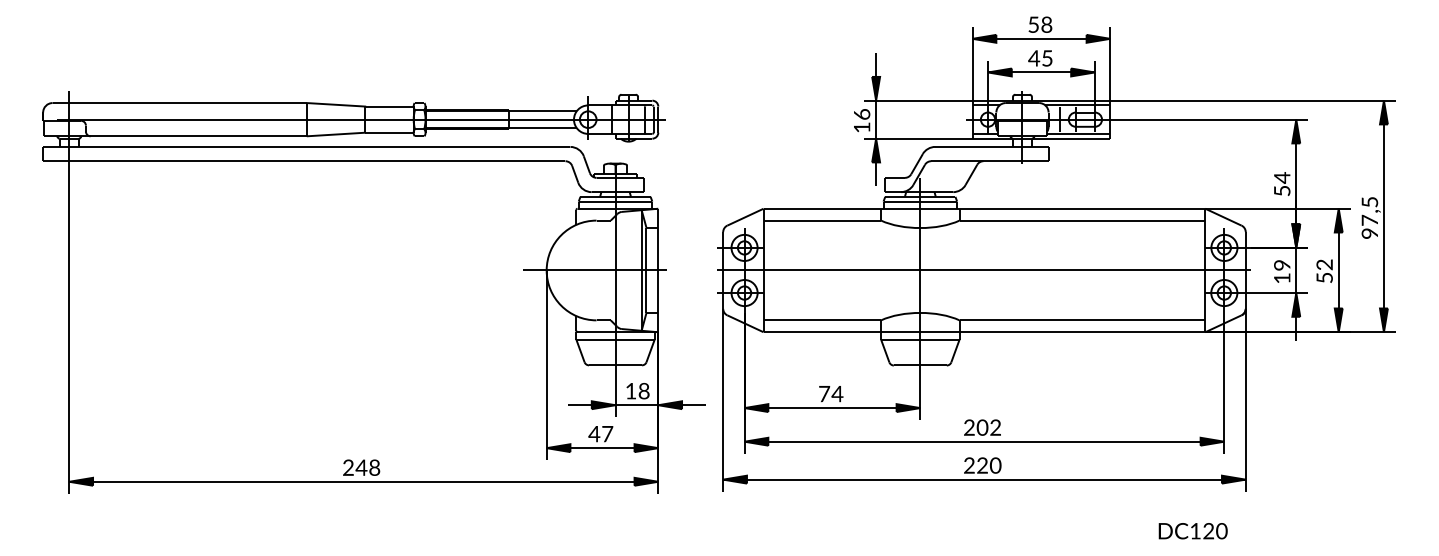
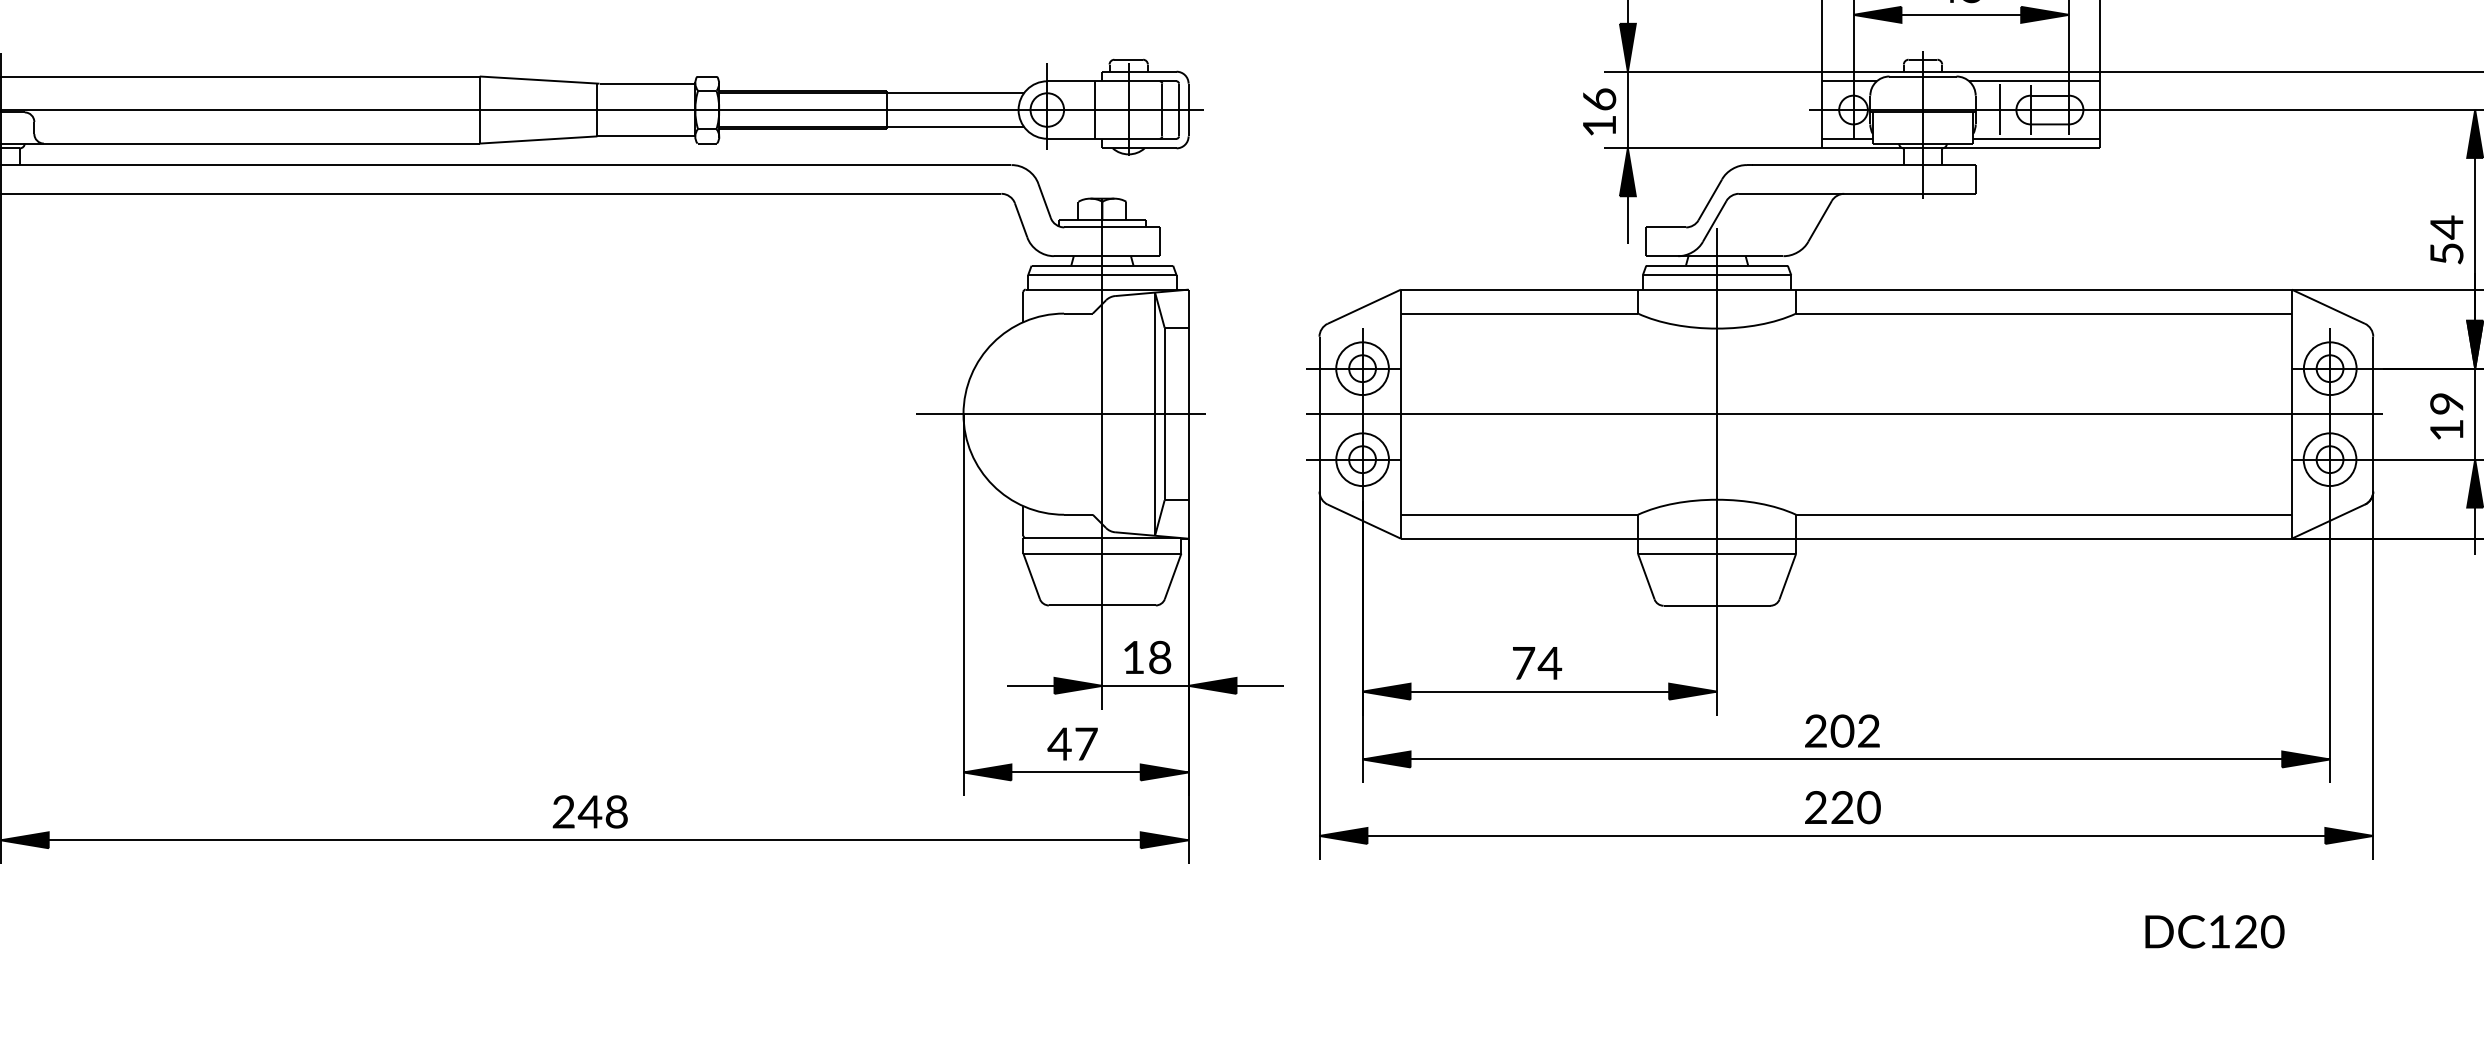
text: (1192, 531) -> (2213, 932), moved

